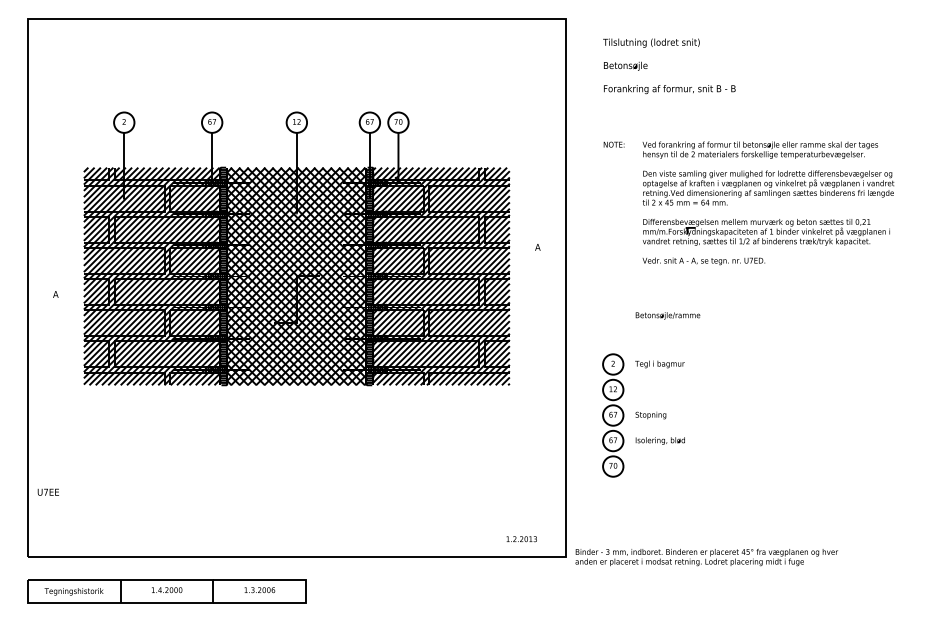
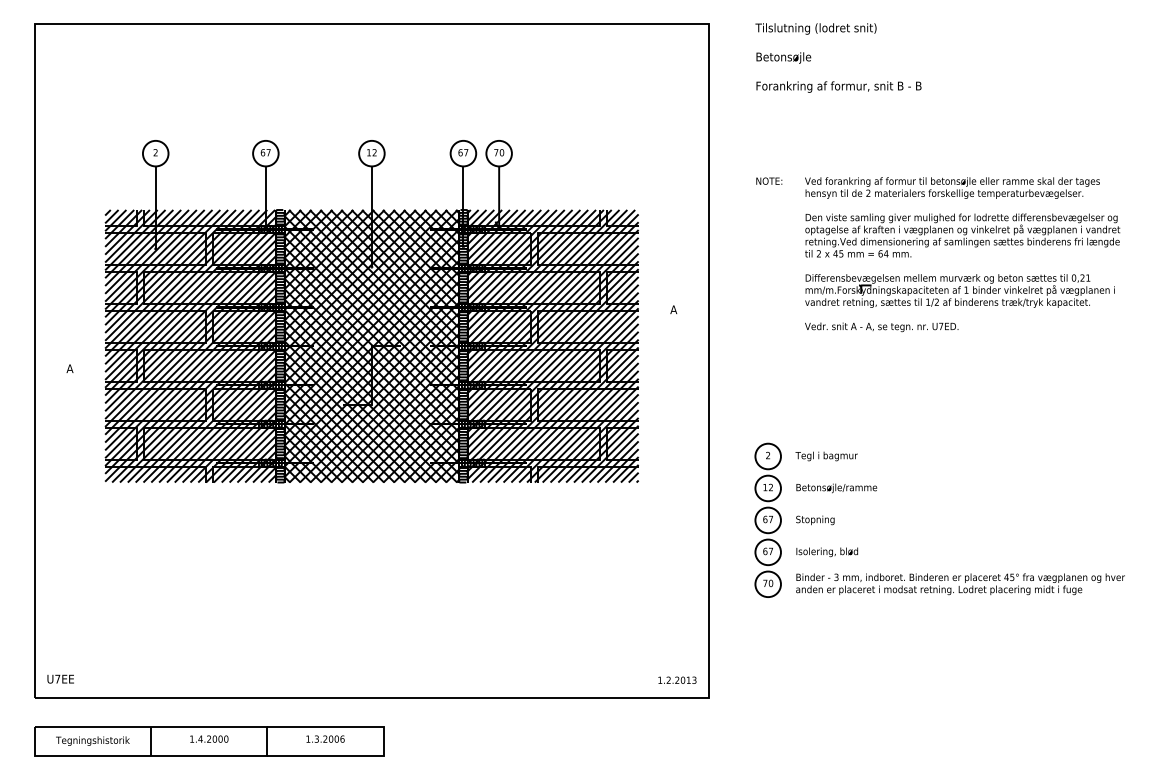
text: (669, 66) -> (838, 58), moved
text: (667, 315) -> (836, 487), moved
text: (47, 491) -> (59, 678), moved
text: (521, 539) -> (677, 680), moved
text: (706, 557) -> (960, 584), moved

